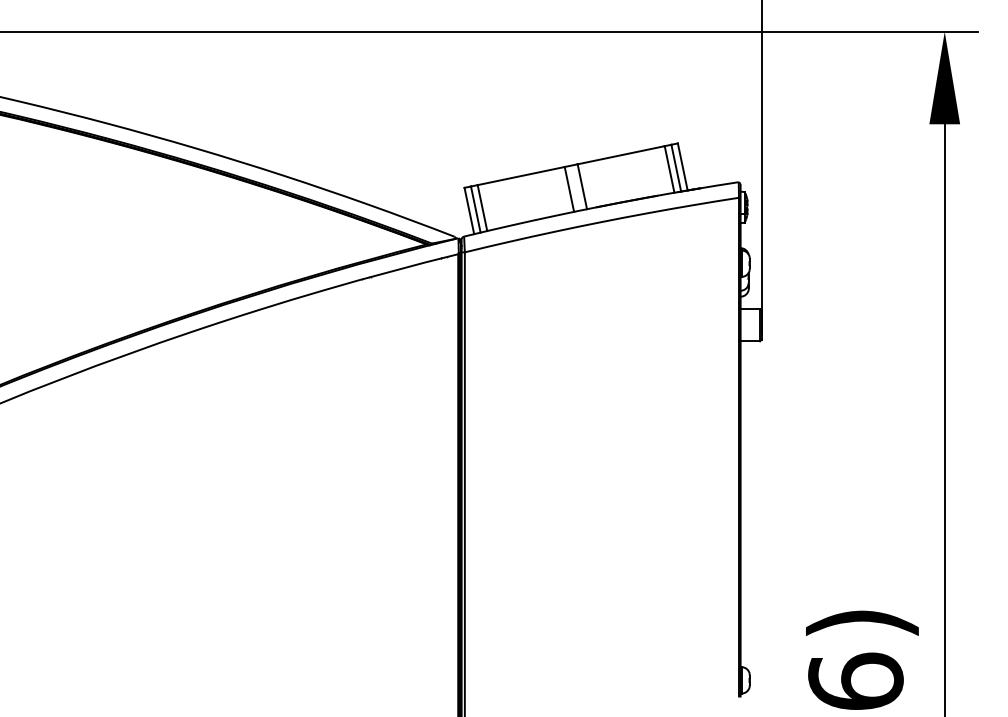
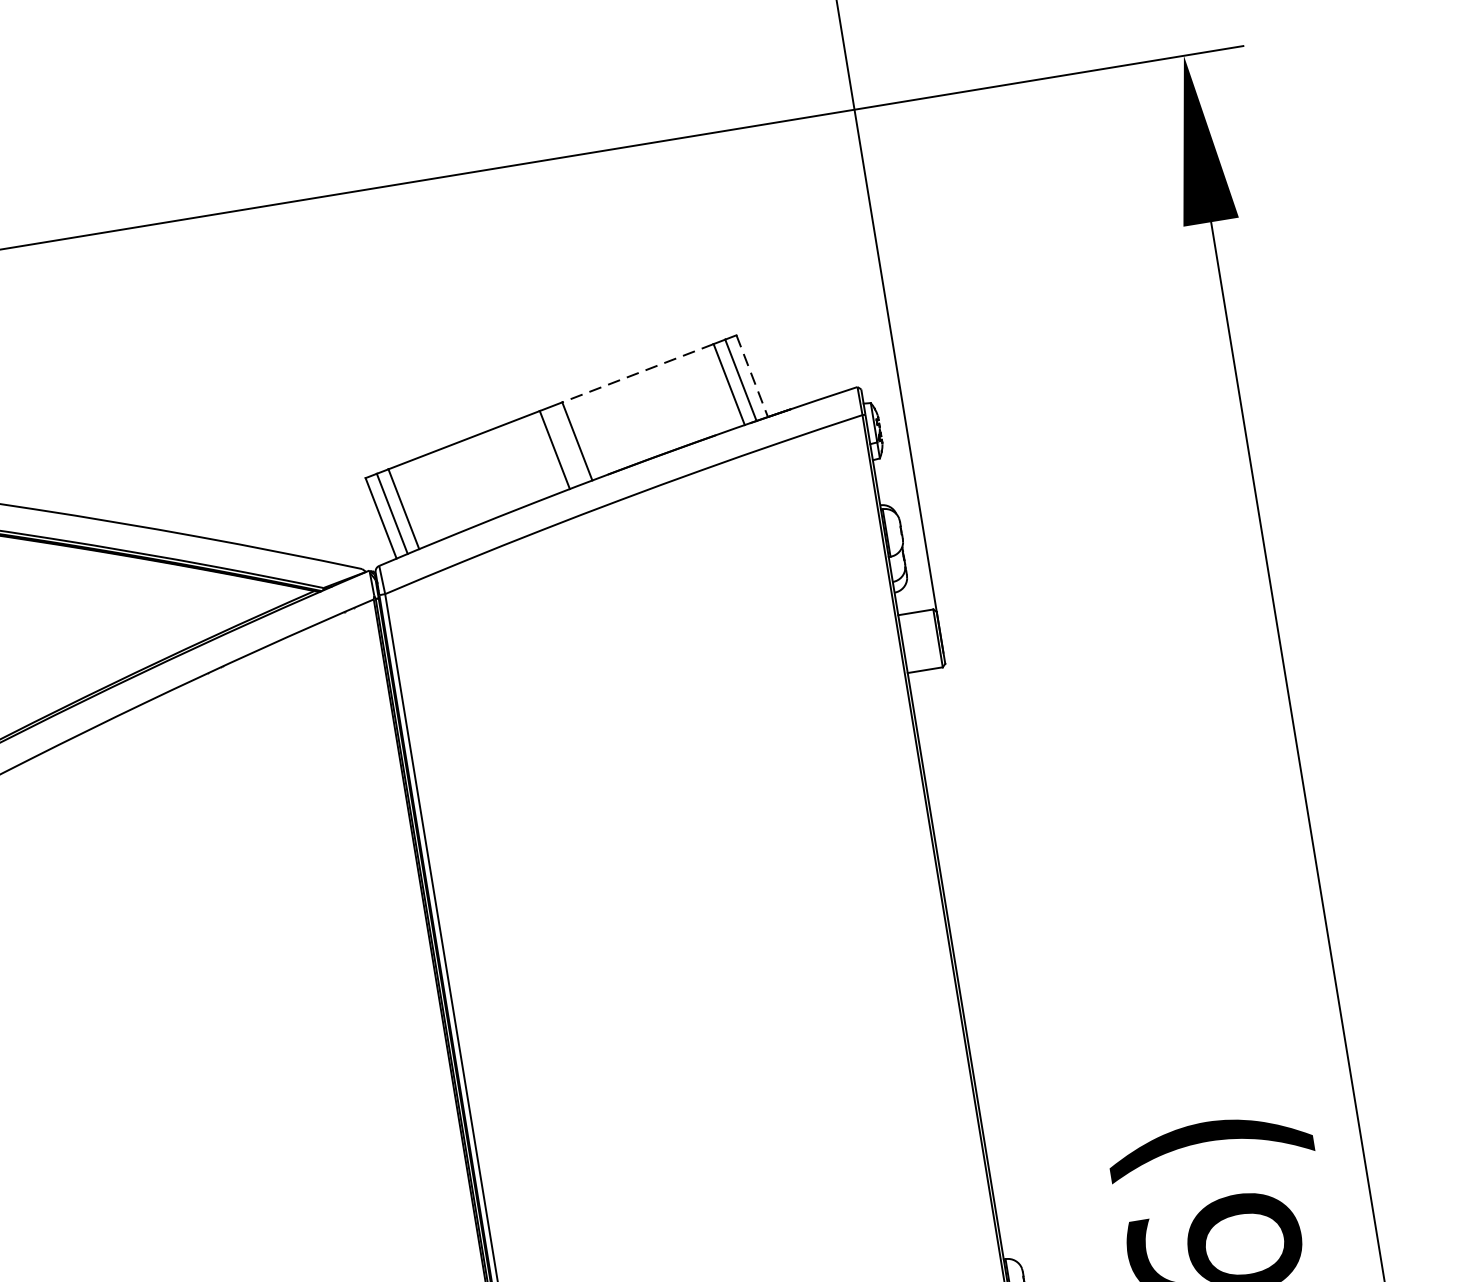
line: (620, 155) -> (636, 373), solid -> dashed
line: (682, 167) -> (751, 377), solid -> dashed

